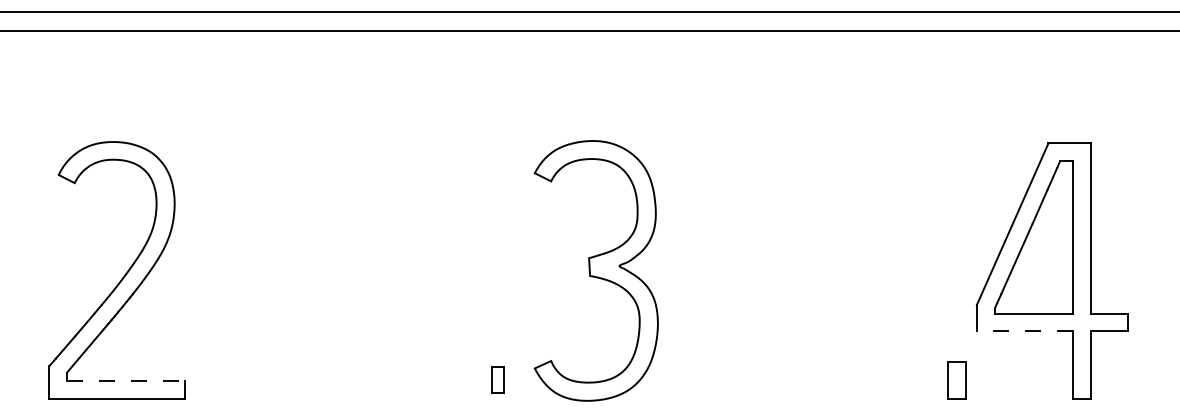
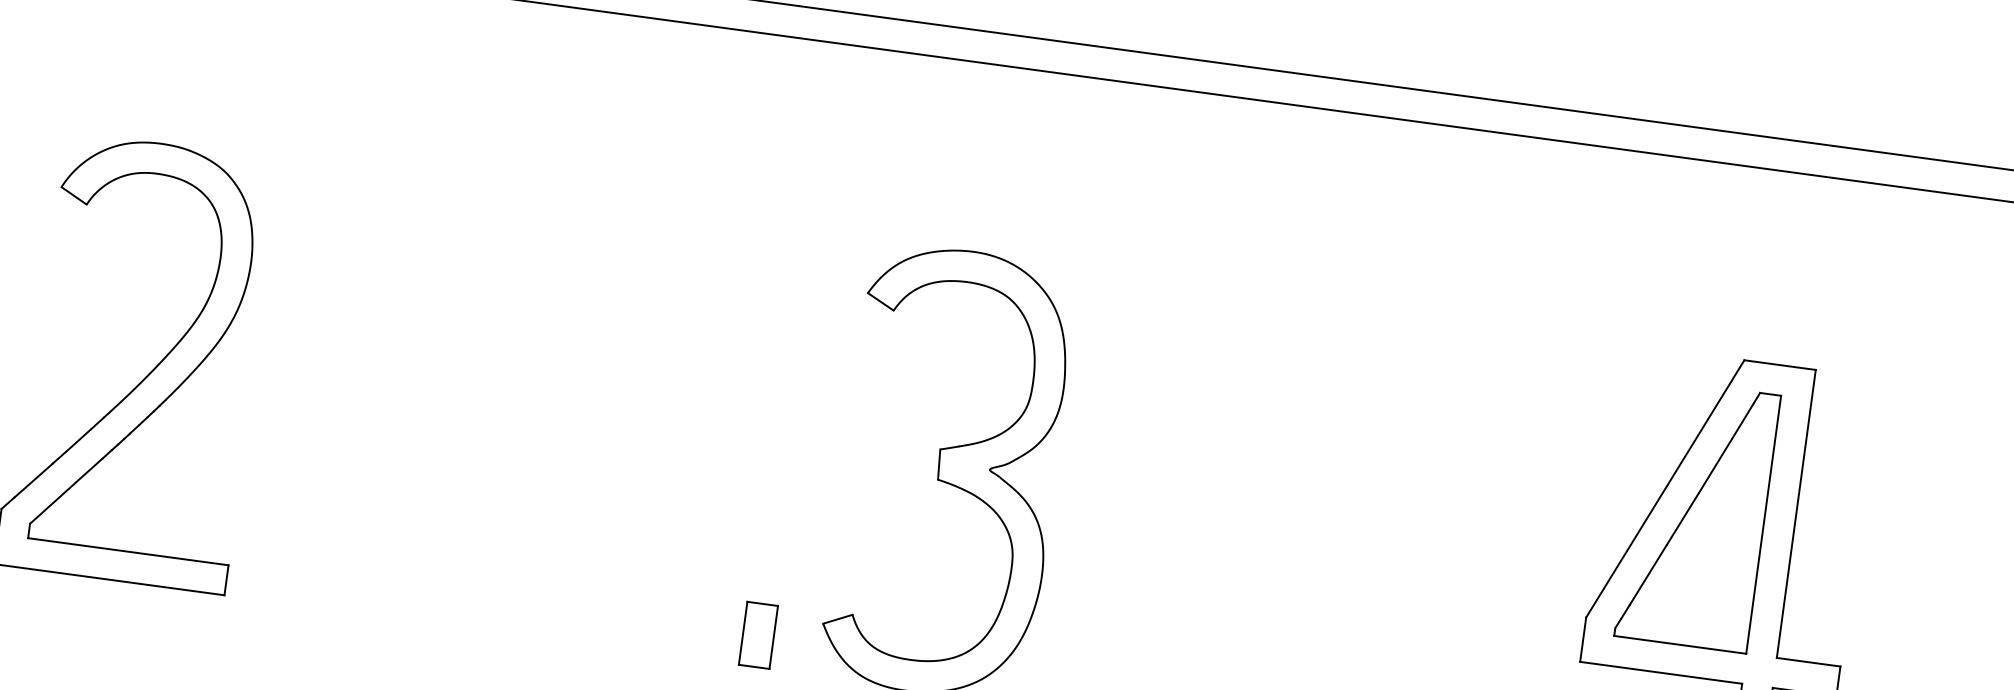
line: (1024, 331) -> (1660, 673), dashed -> solid
part: (497, 380) -> (757, 635), size x1.43
line: (126, 381) -> (128, 552), dashed -> solid

